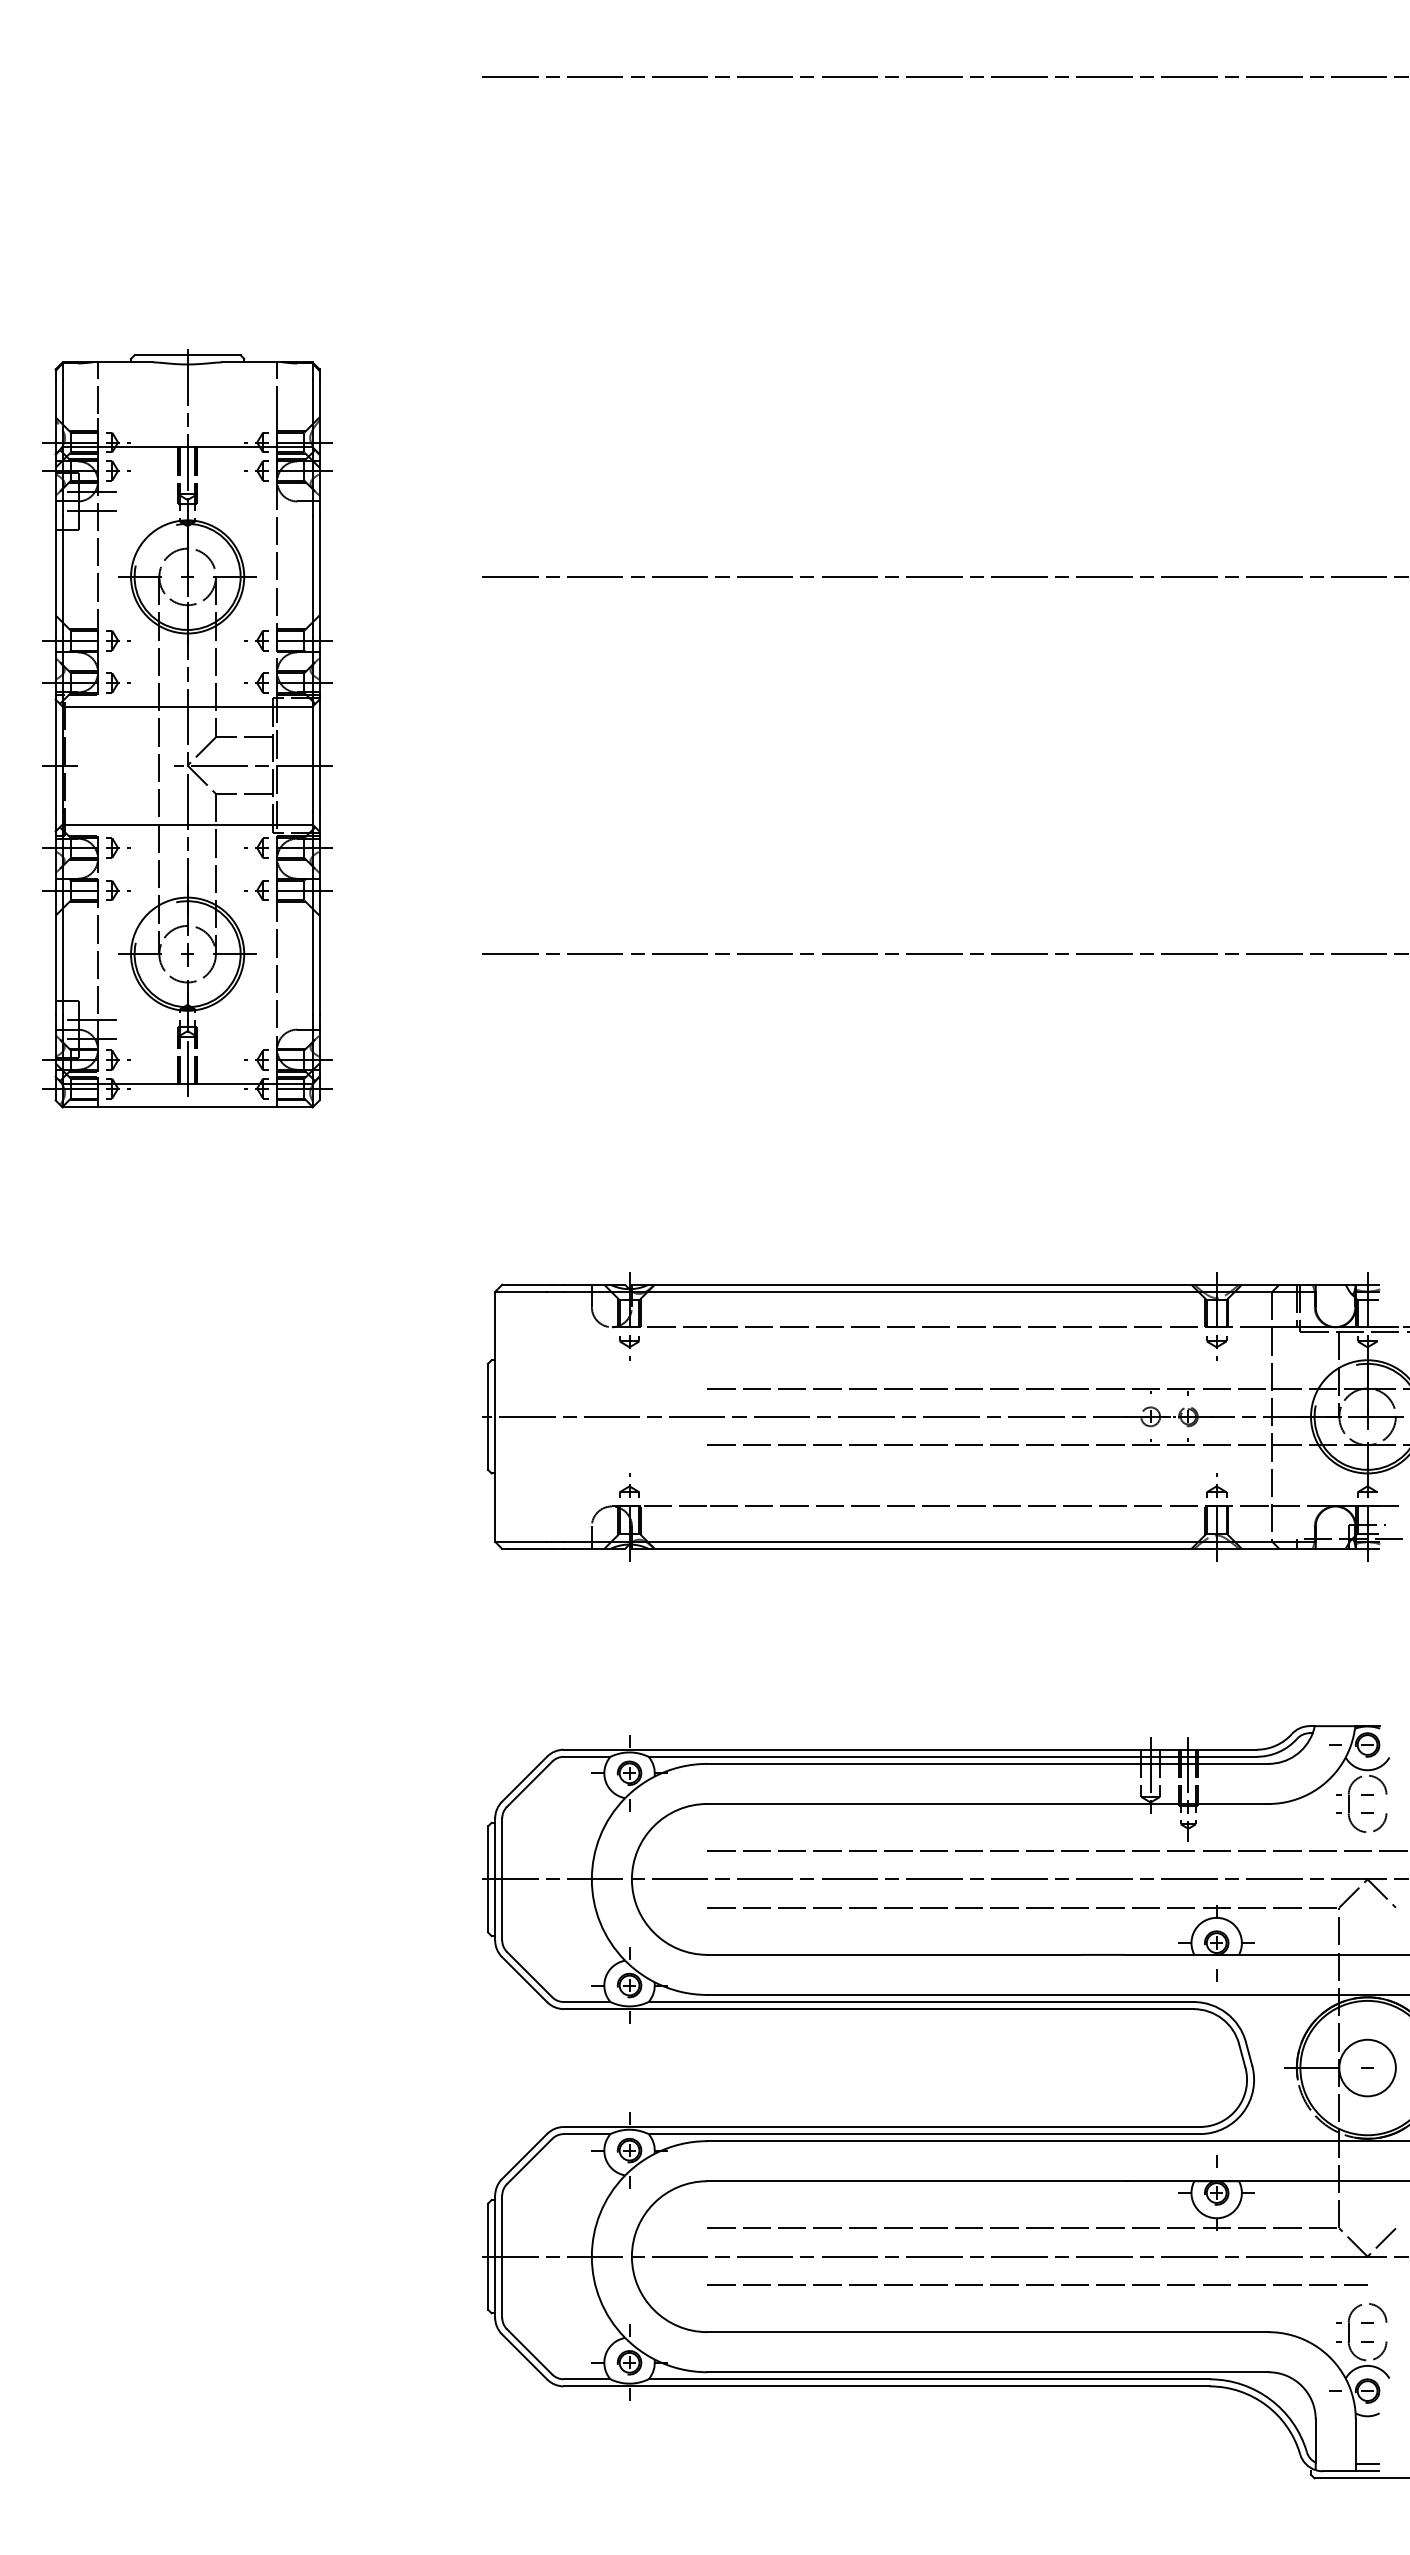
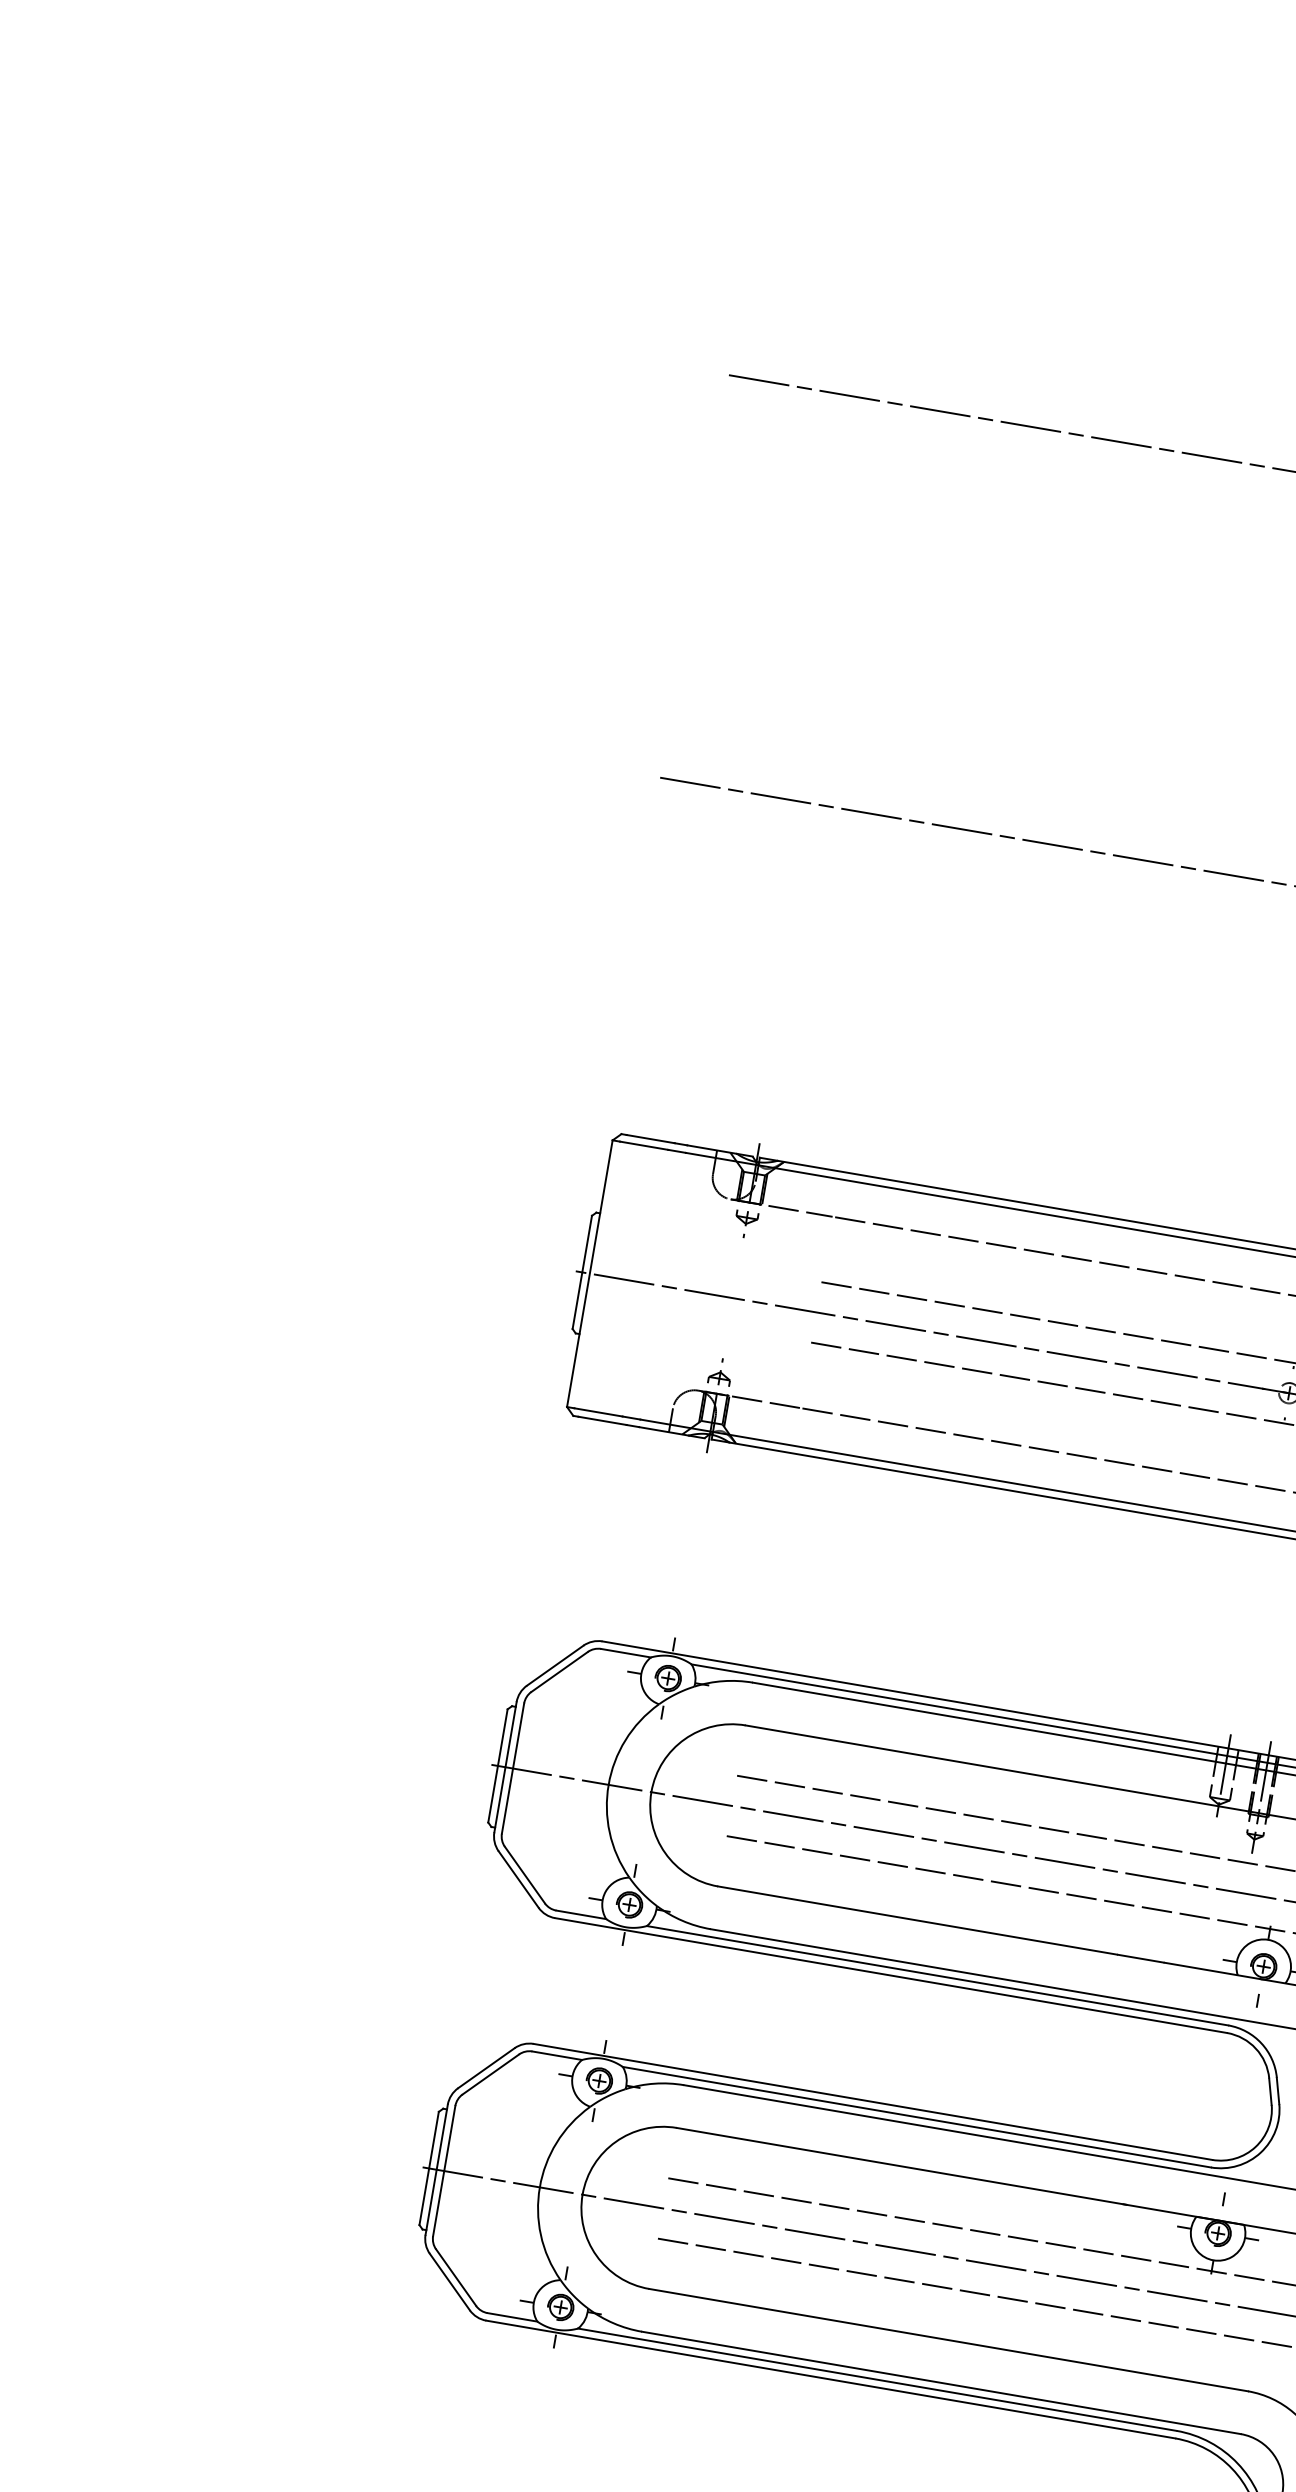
part: (187, 728) -> (387, 483), removed

